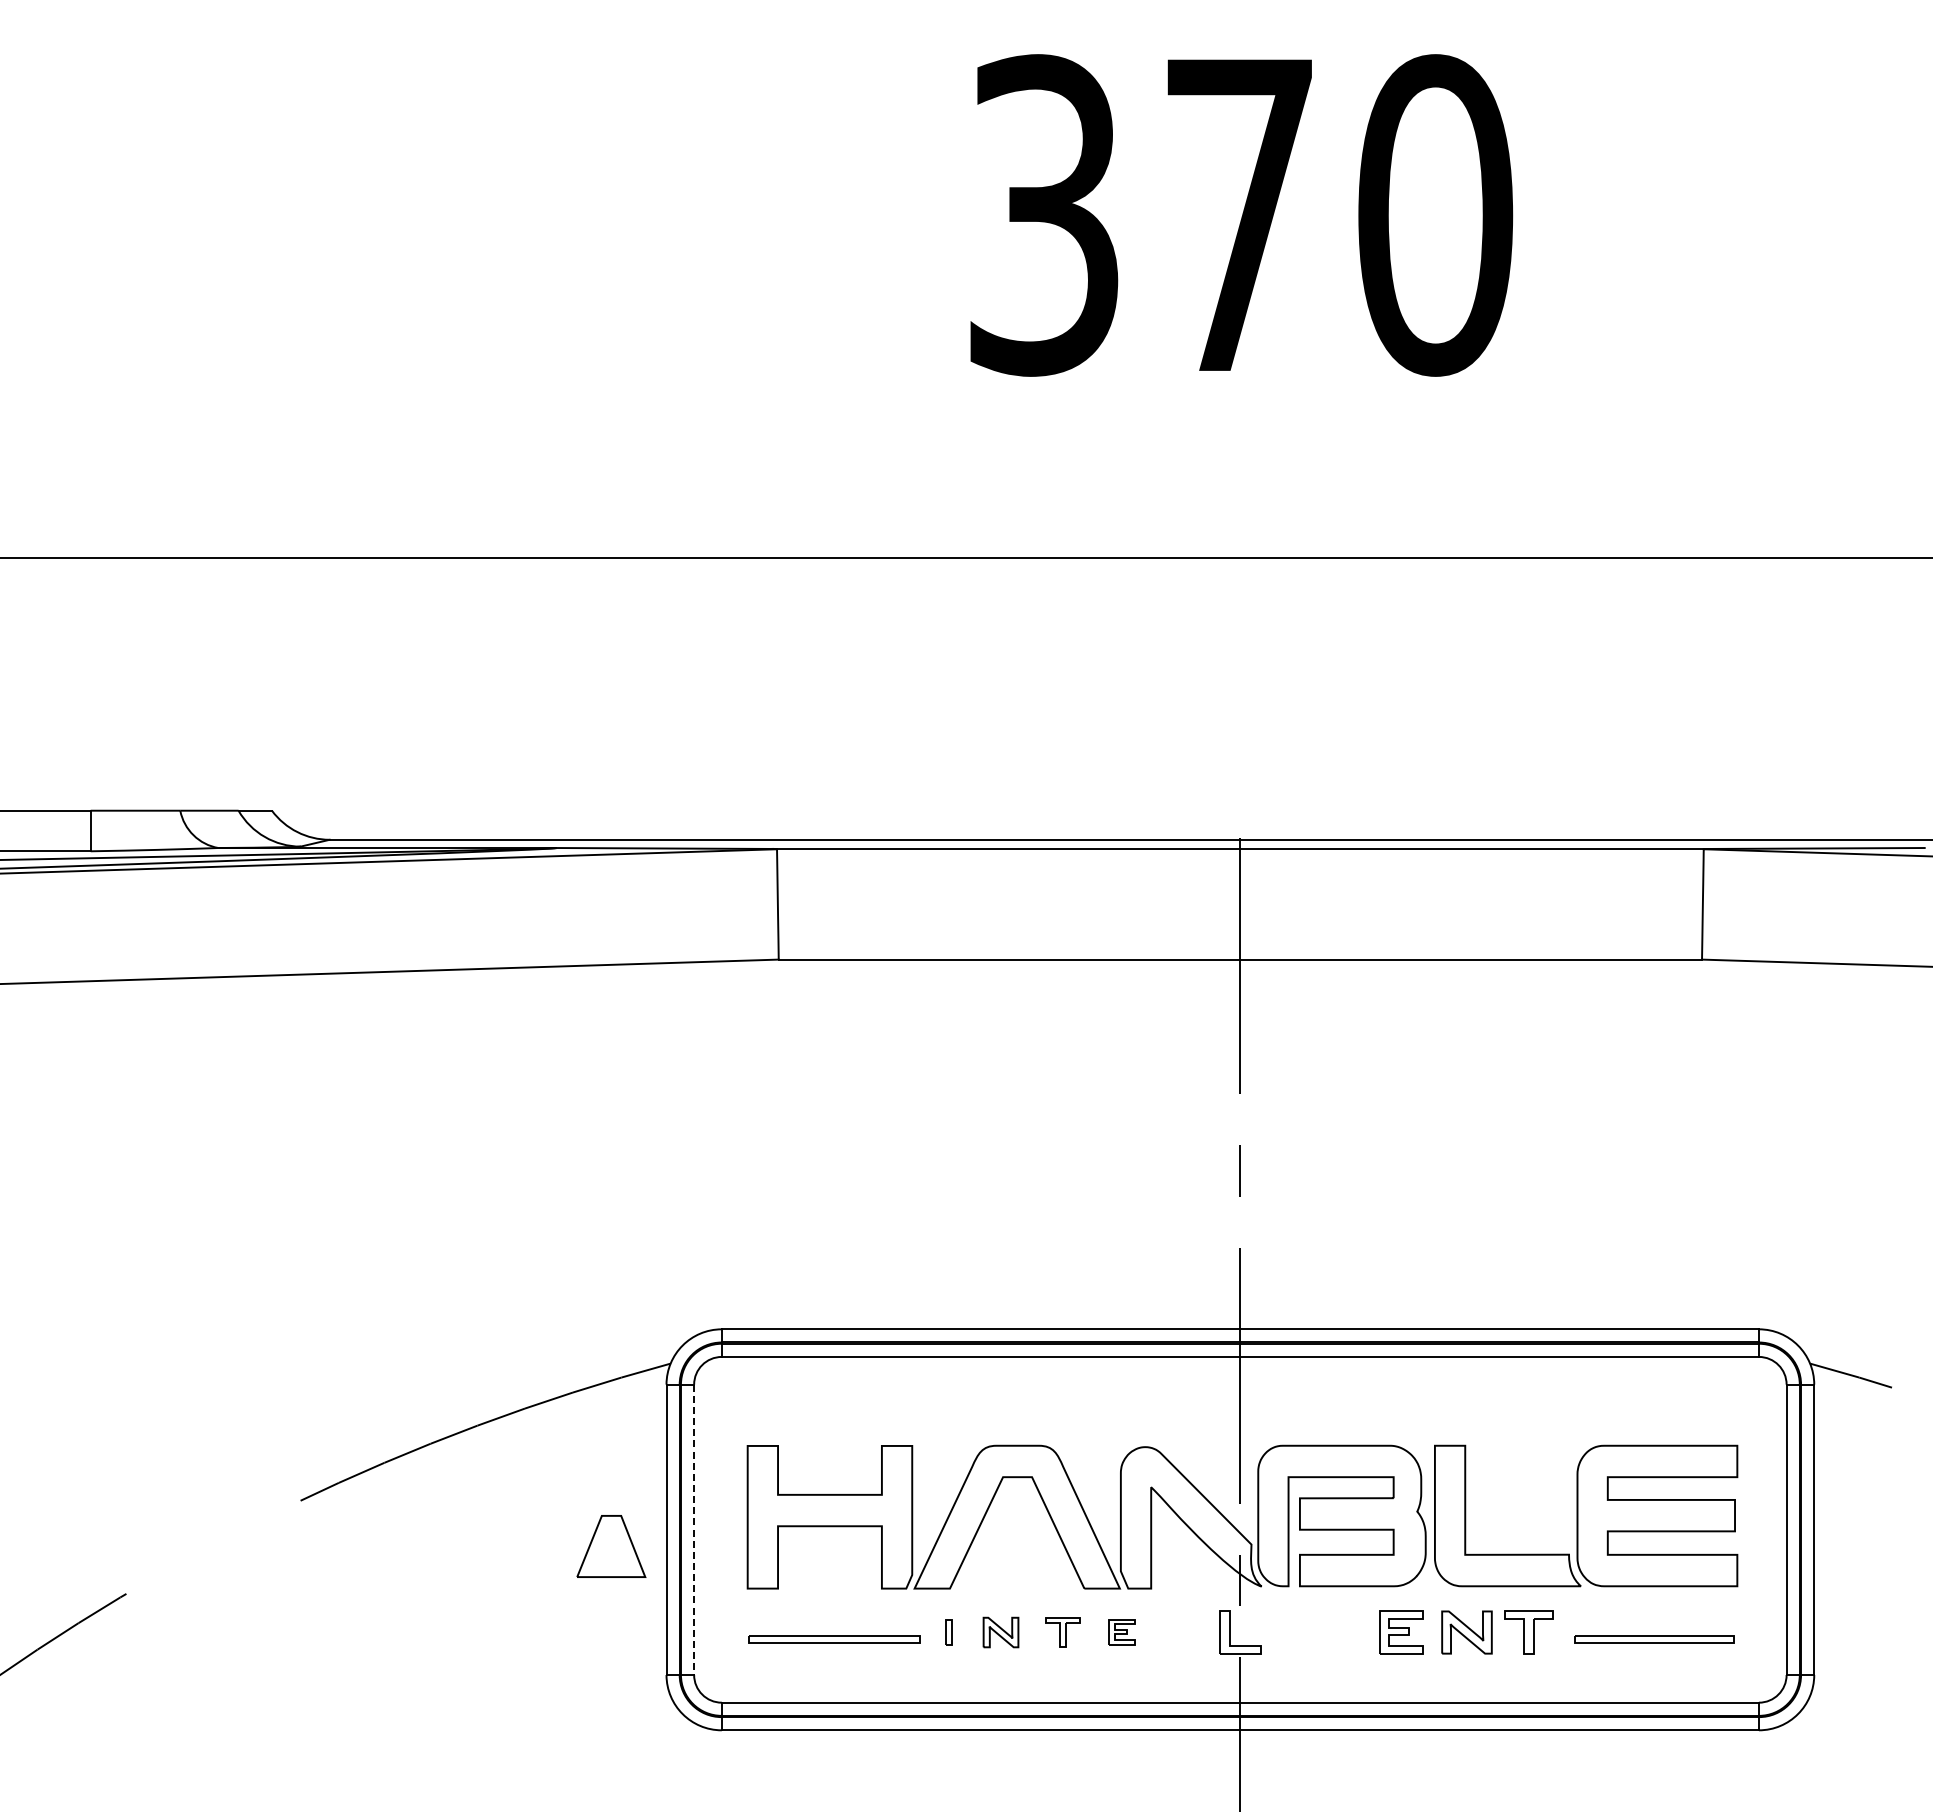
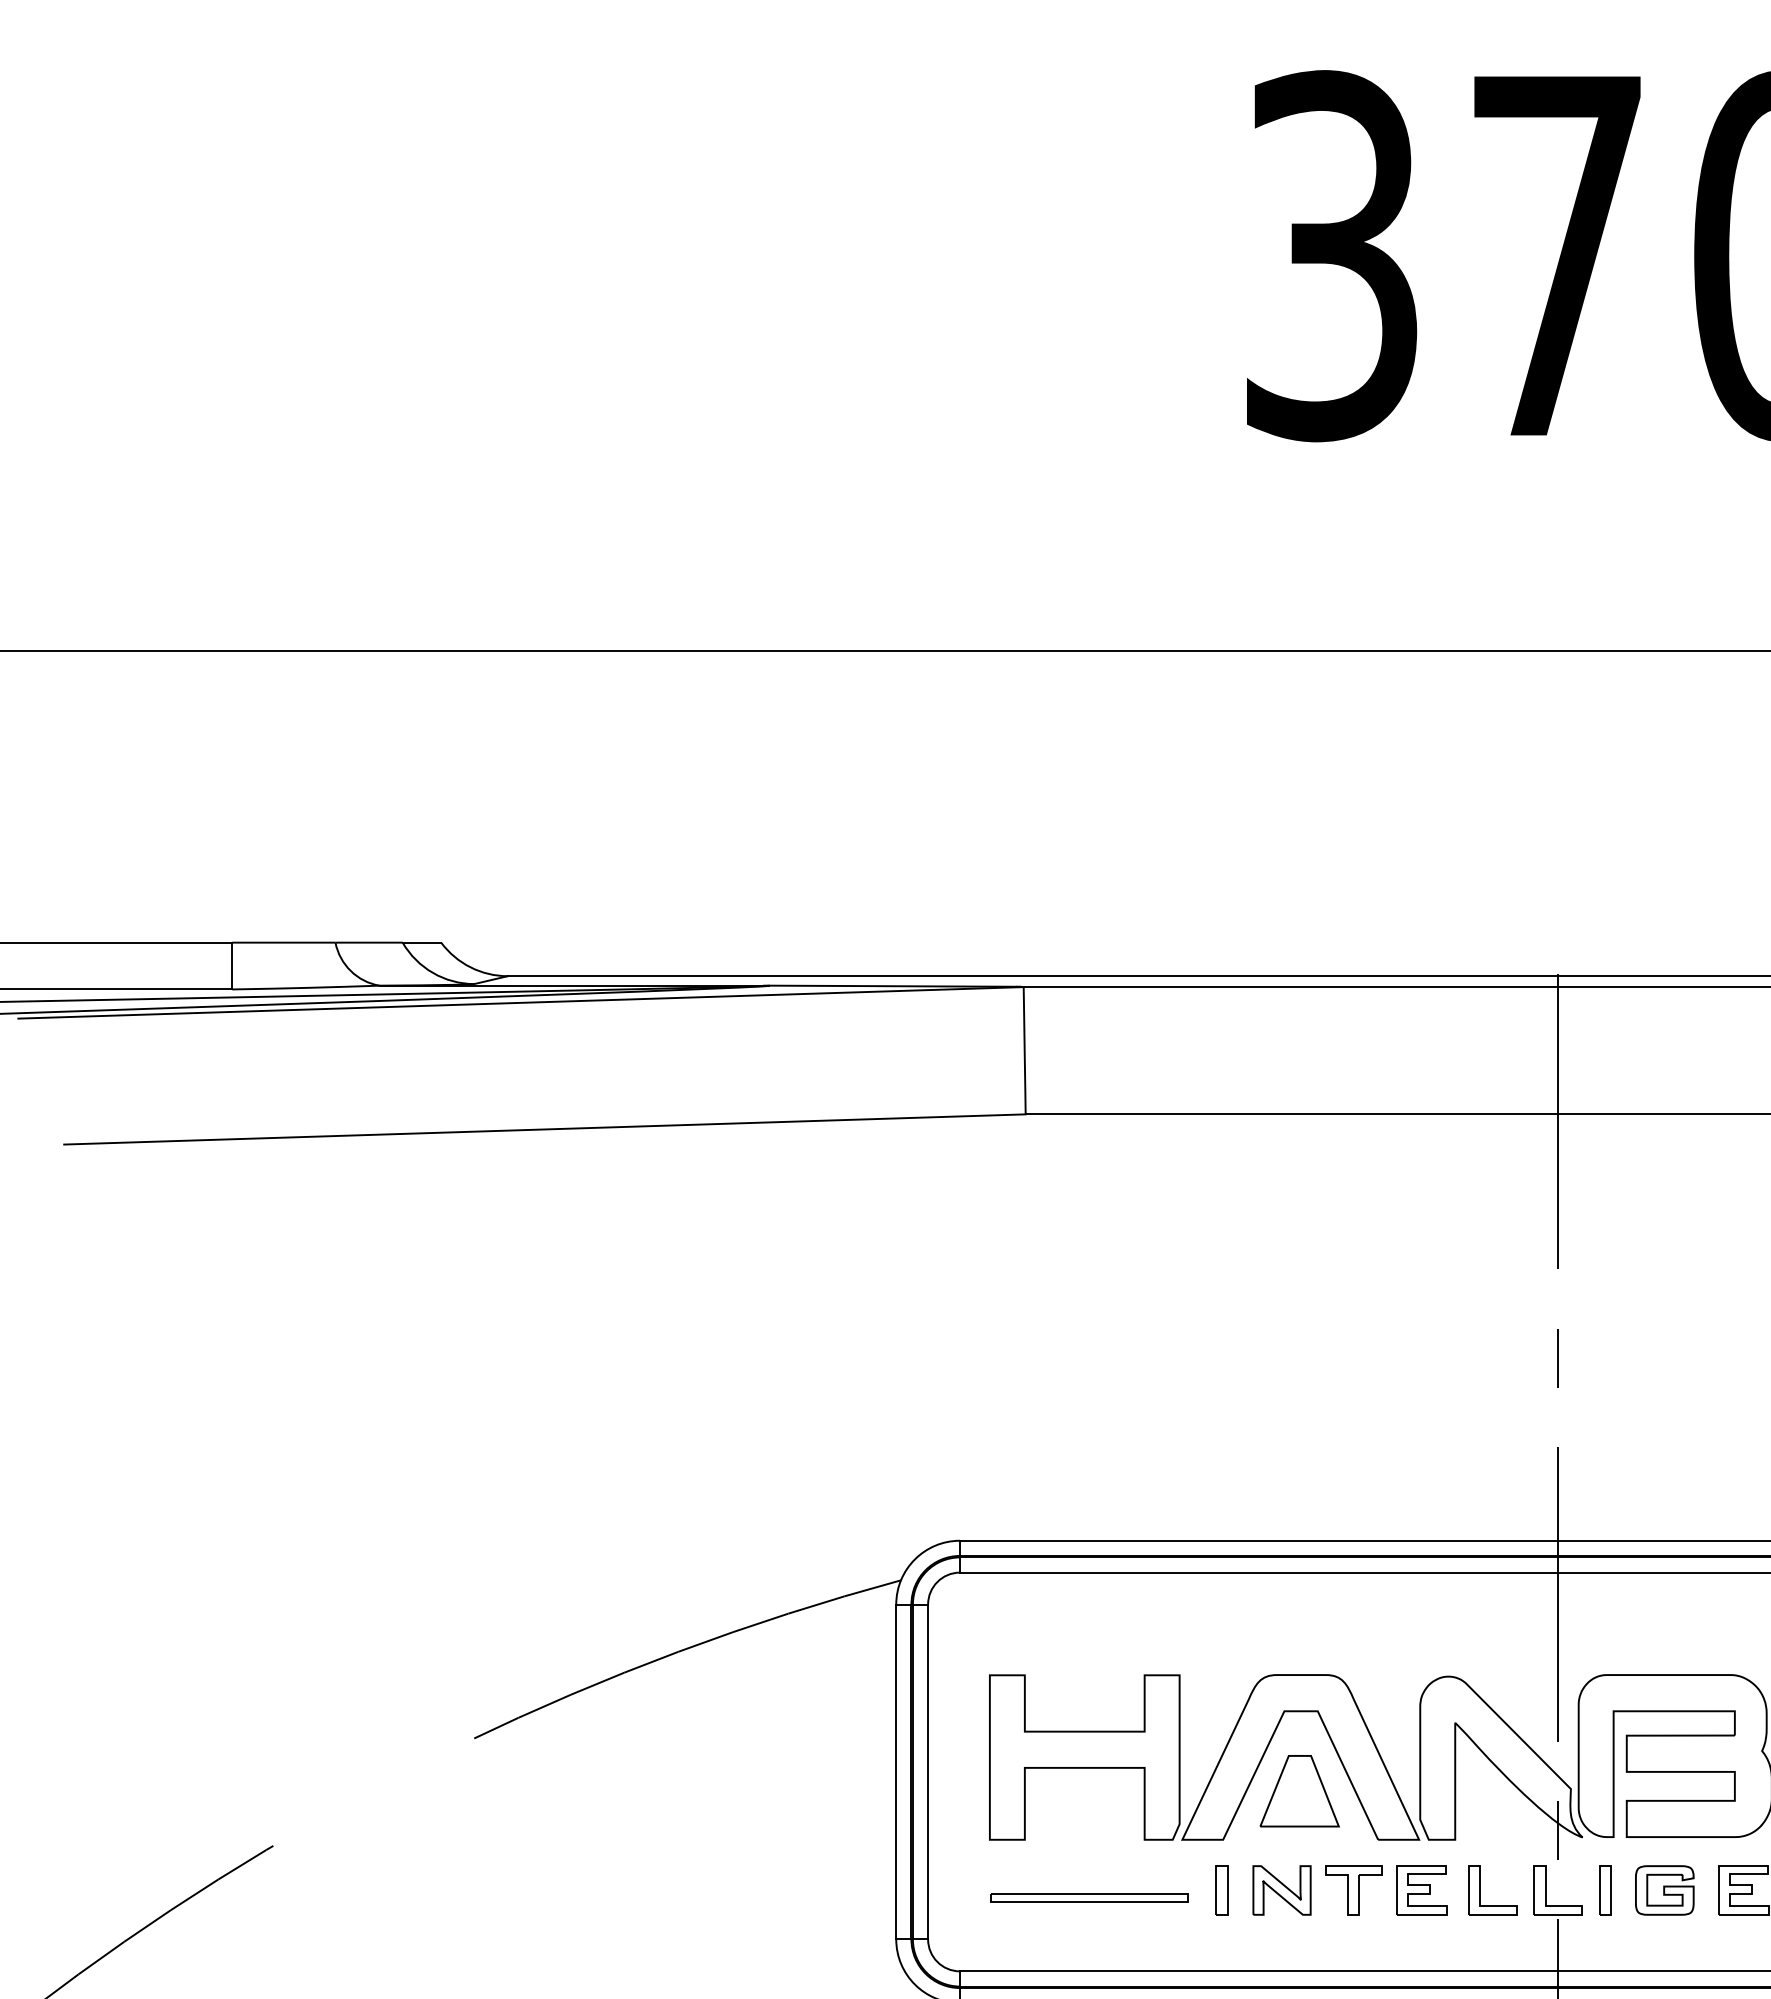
line: (694, 1530) -> (928, 1772), dashed -> solid
part: (611, 1546) -> (1299, 1791), moved
part: (948, 1632) -> (1221, 1890), size x1.67
part: (1000, 1632) -> (1281, 1890), size x1.43
part: (1062, 1632) -> (1352, 1890), size x1.43
part: (1121, 1632) -> (1420, 1890), size x1.67
part: (1173, 1632) -> (1480, 1890), added
part: (1280, 1632) -> (1604, 1890), added
part: (1332, 1632) -> (1664, 1890), added

